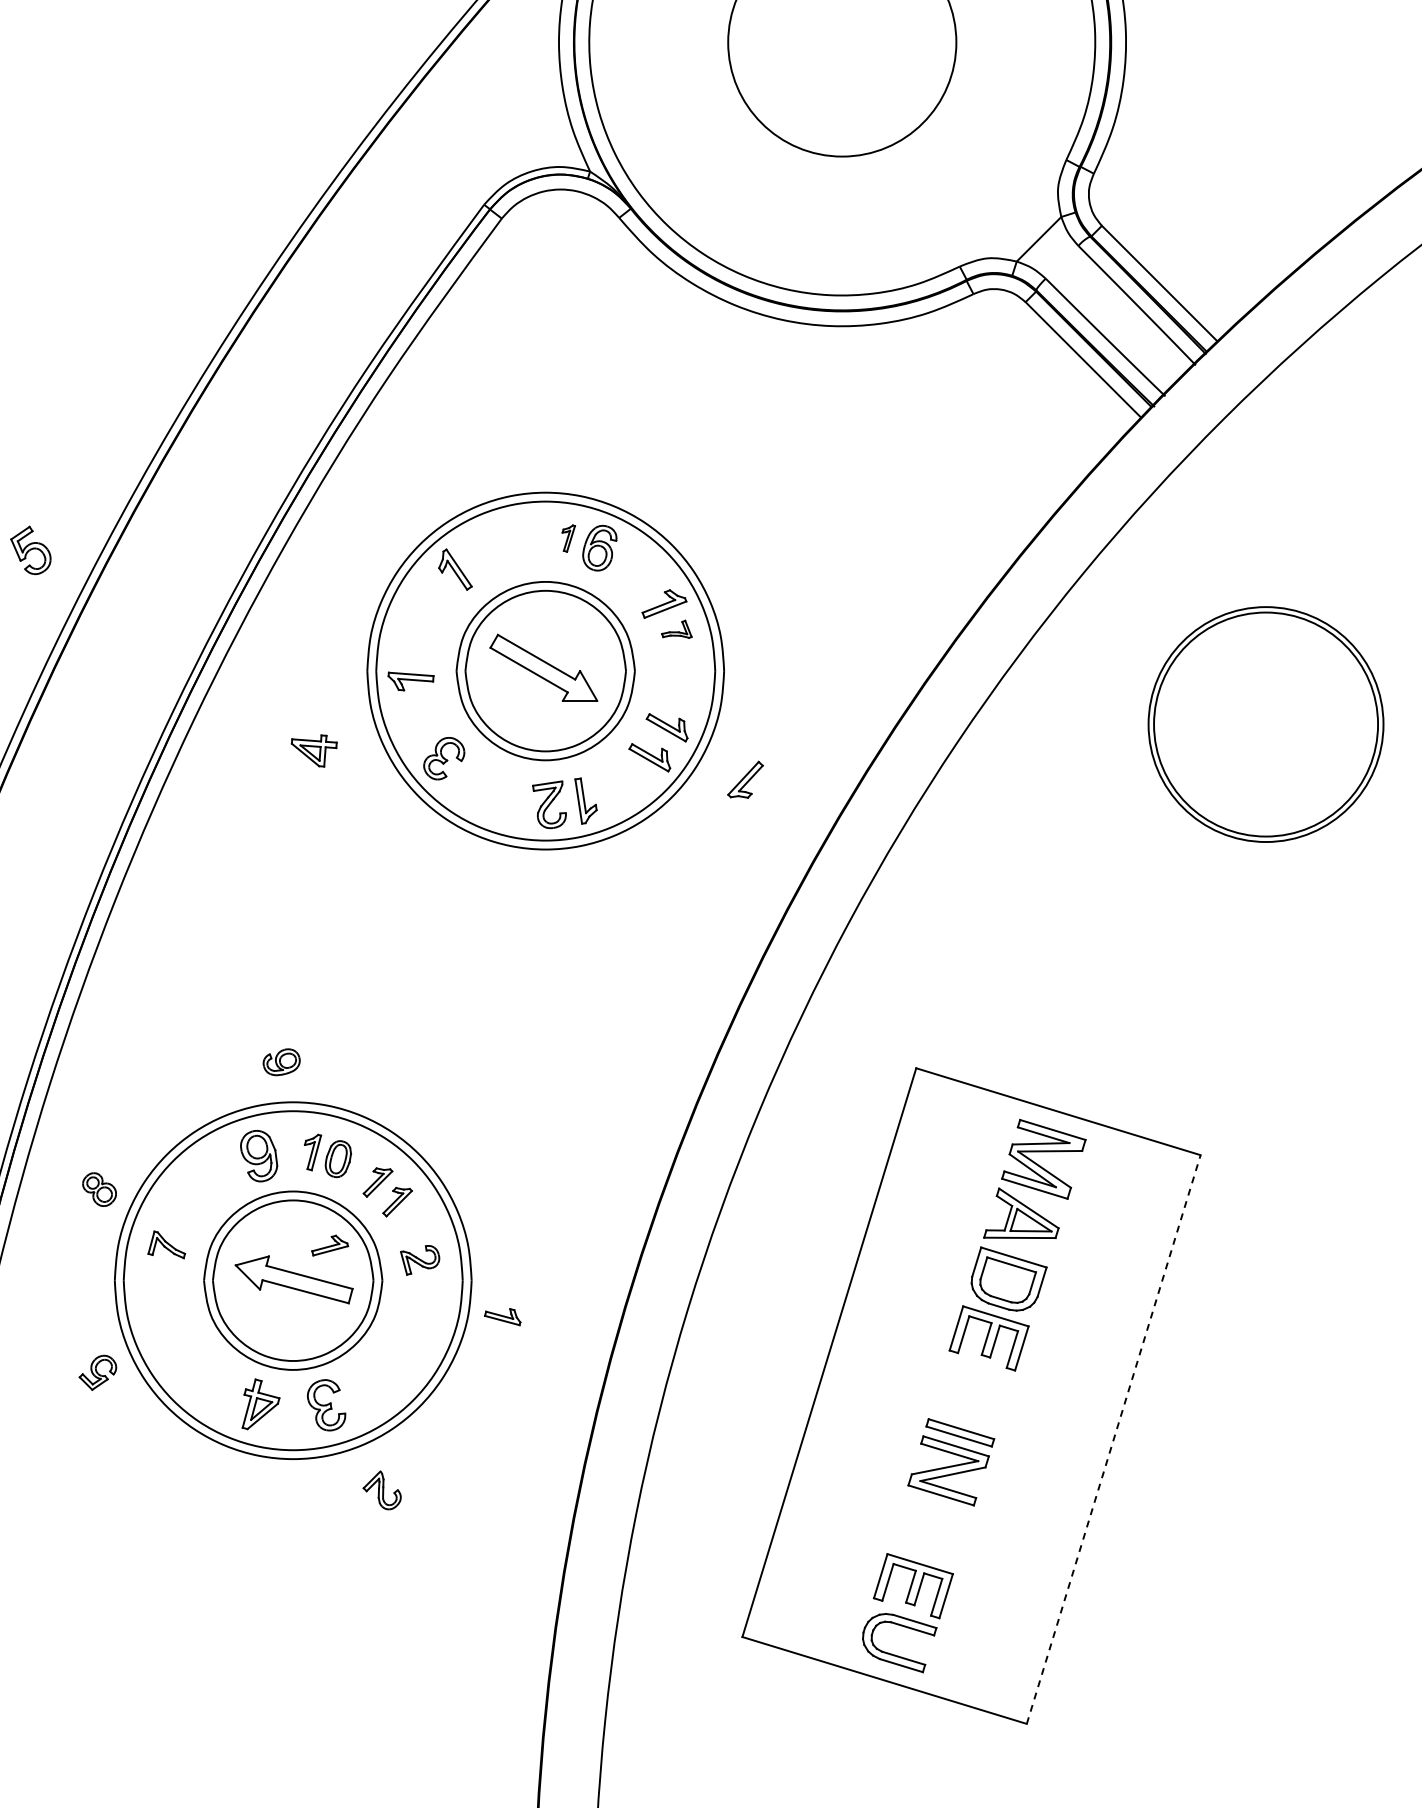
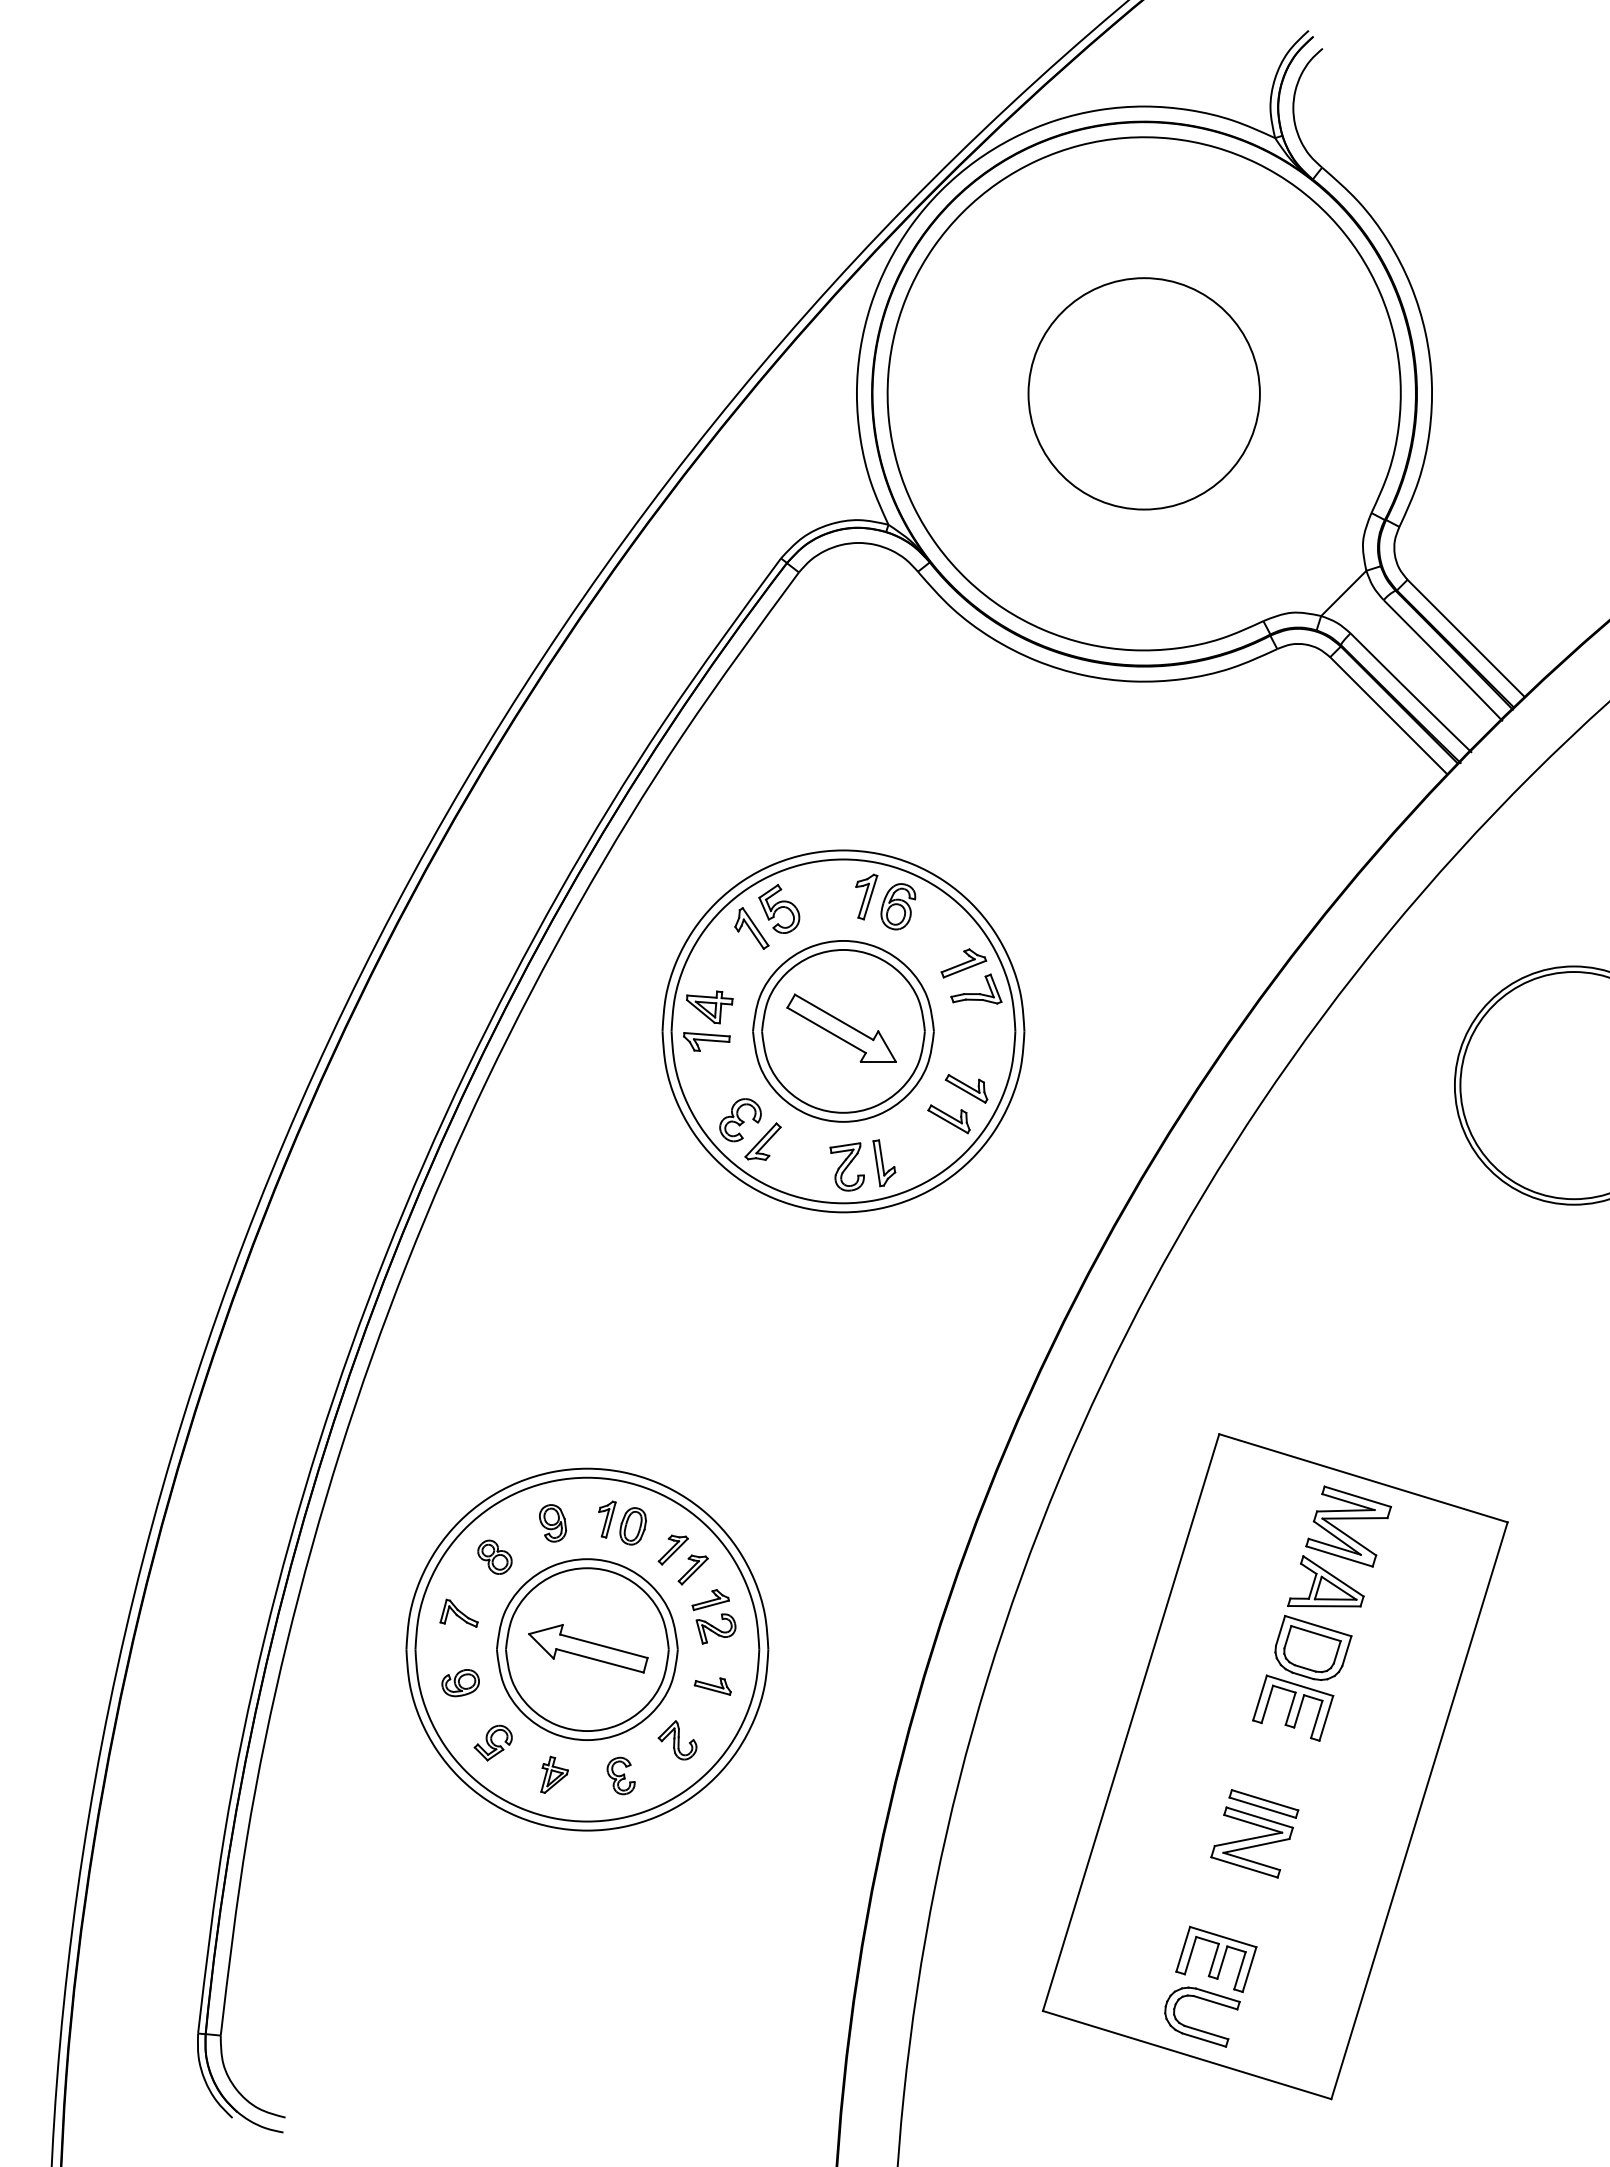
part: (568, 538) -> (866, 896), size x1.67
part: (31, 549) -> (779, 908), moved
part: (676, 628) -> (976, 988), size x1.67
part: (314, 751) -> (709, 1007), moved
part: (744, 779) -> (762, 1141), moved
part: (281, 1062) -> (460, 1683), moved
part: (259, 1156) -> (553, 1523), size x0.71
part: (99, 1188) -> (494, 1556), moved
part: (329, 1246) -> (710, 1600), moved
part: (502, 1317) -> (712, 1686), moved
part: (97, 1372) -> (492, 1742), moved
part: (260, 1403) -> (554, 1774), size x0.71
part: (325, 1404) -> (620, 1775), size x0.71
line: (1113, 1439) -> (1419, 1810), dashed -> solid
part: (382, 1490) -> (677, 1740), moved

